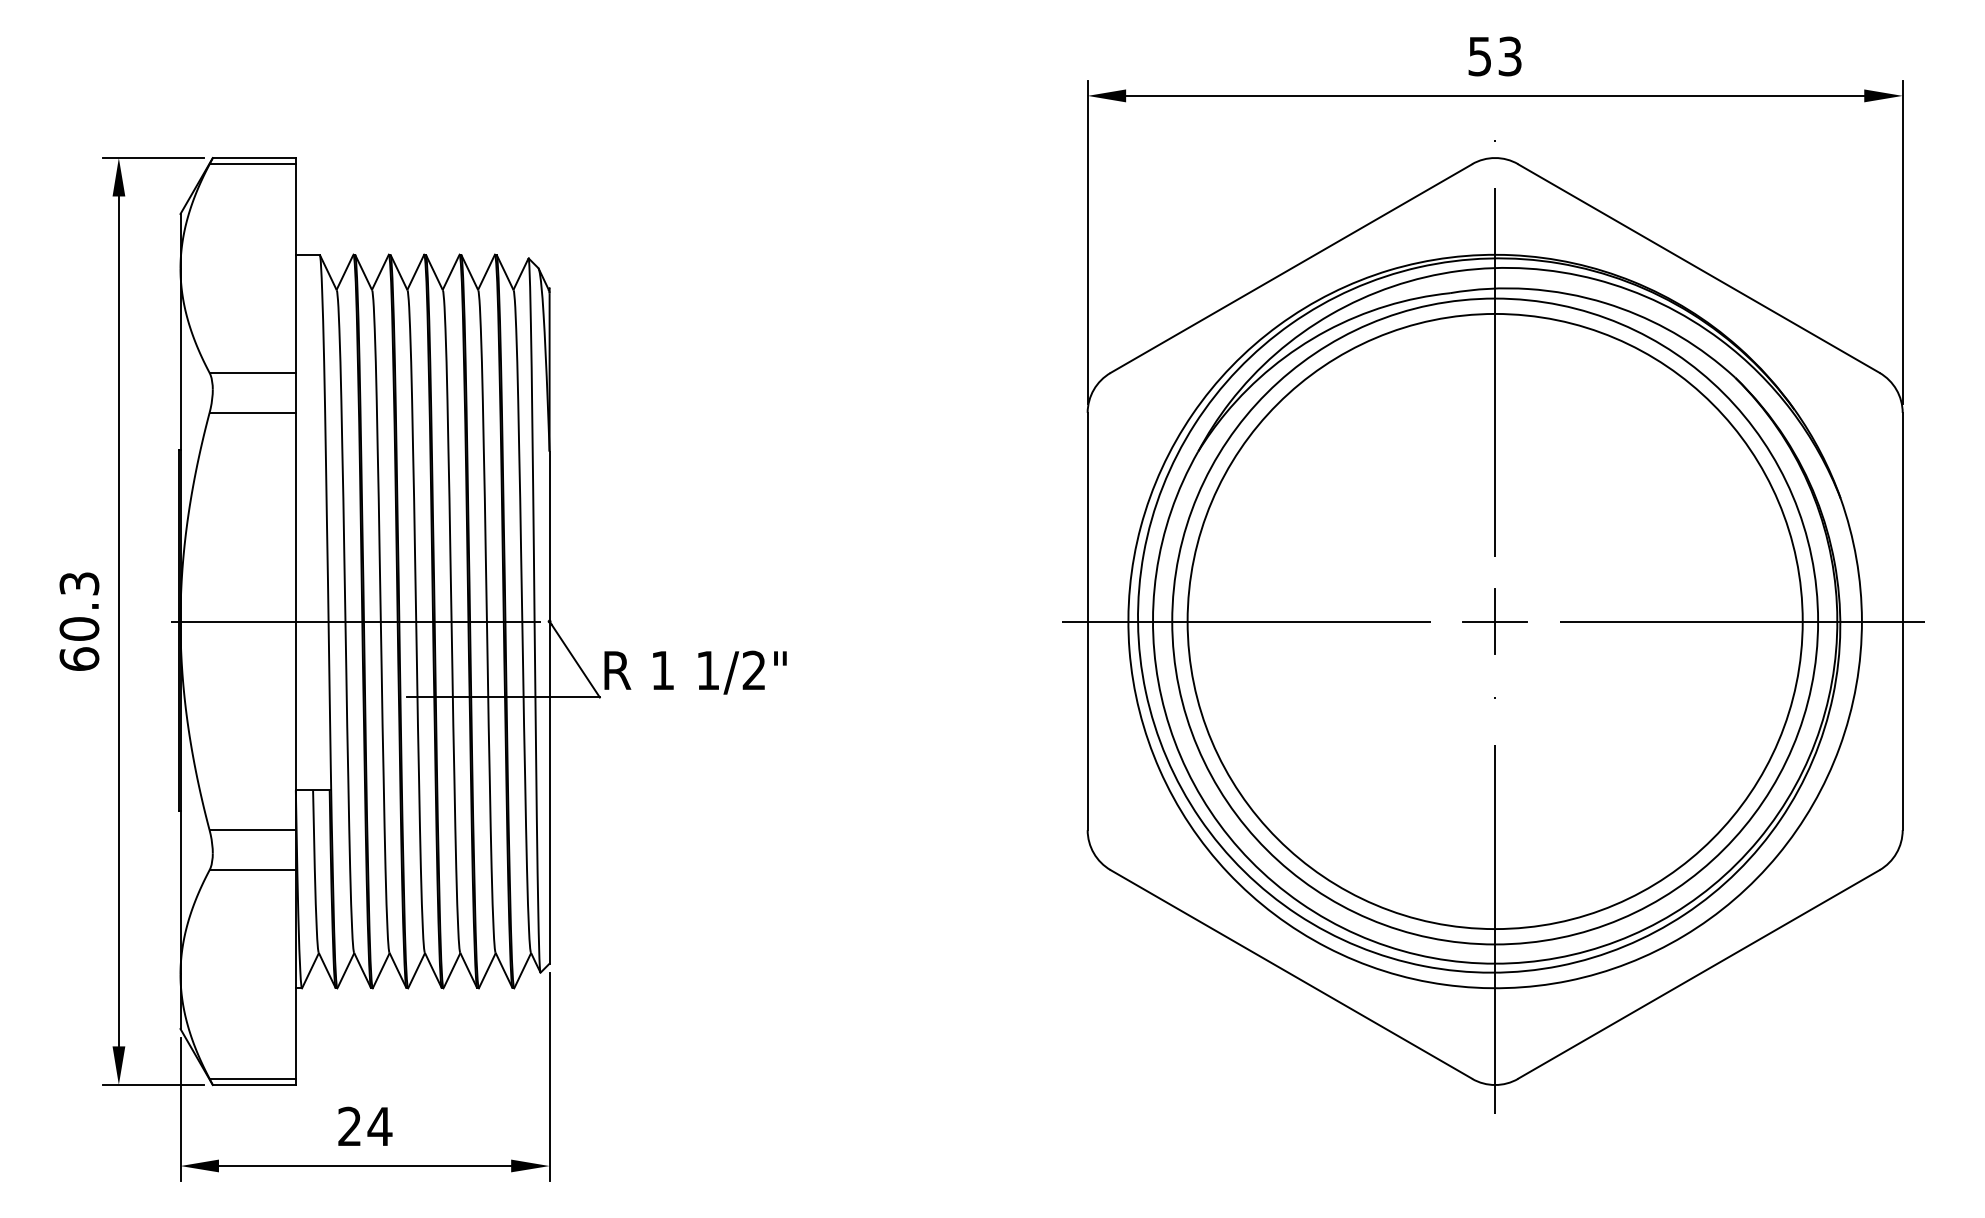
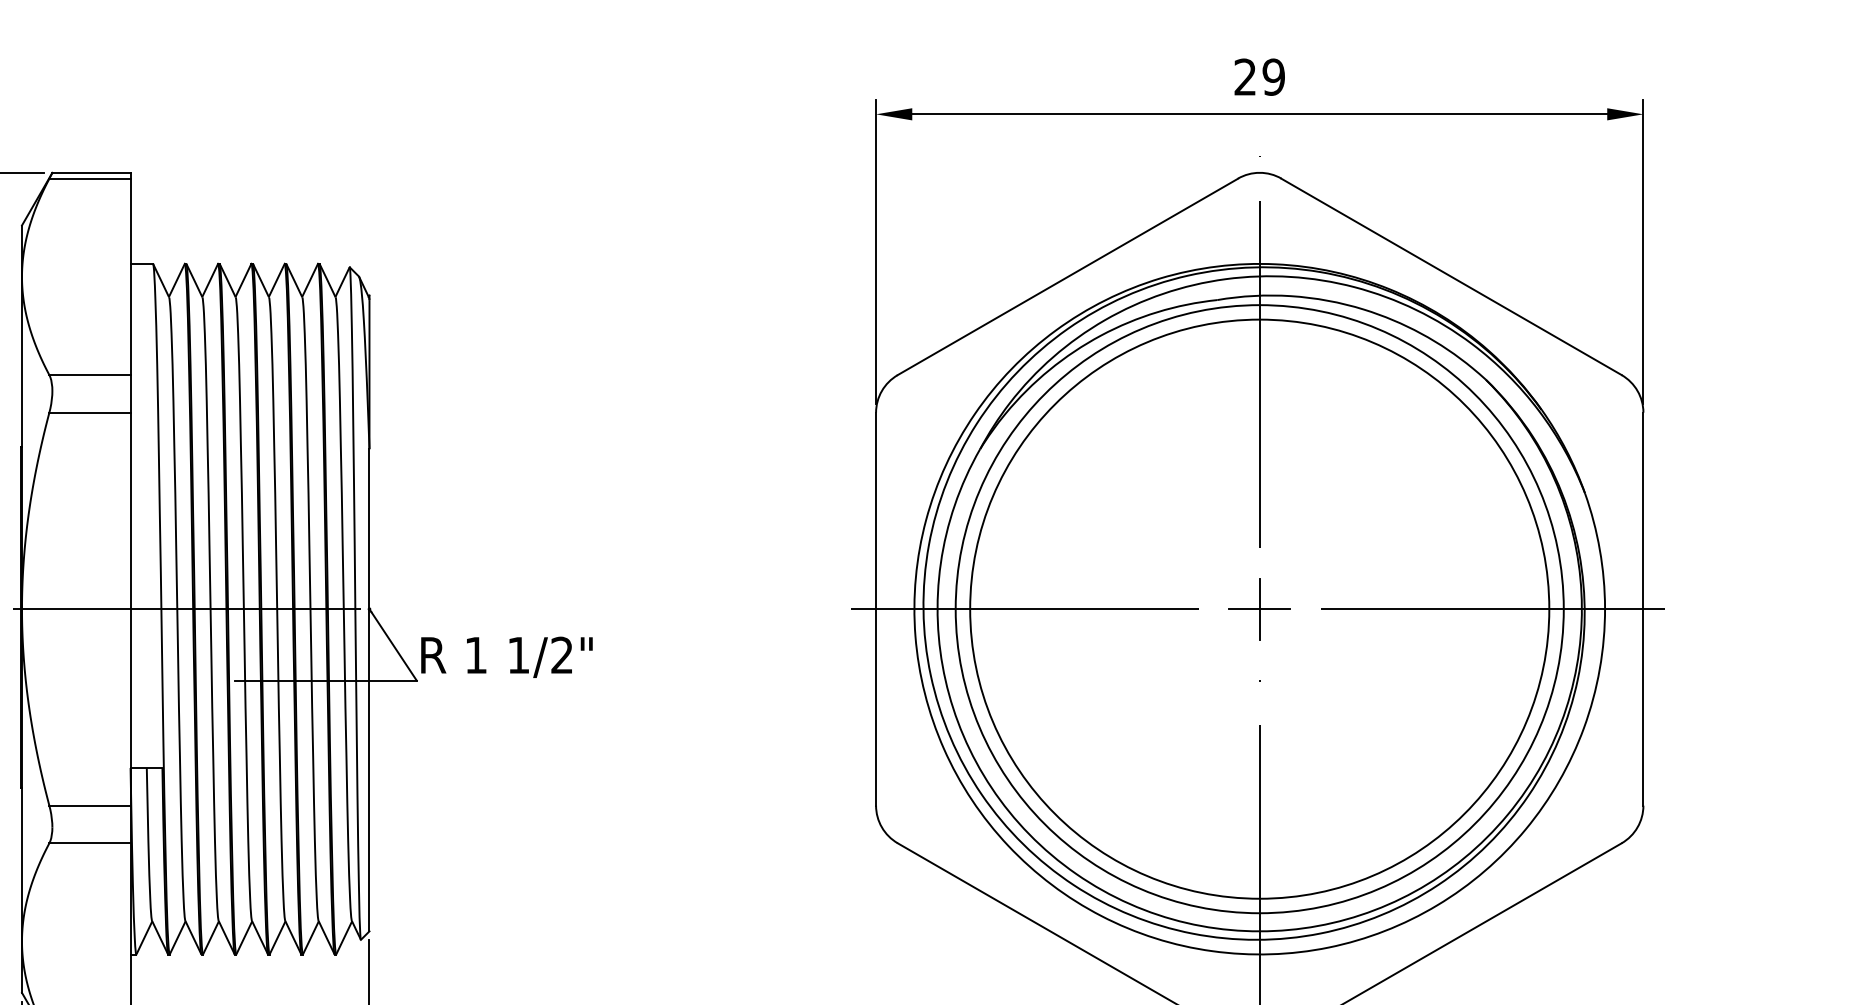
text: (1494, 56) -> (1259, 77), 53 -> 29

